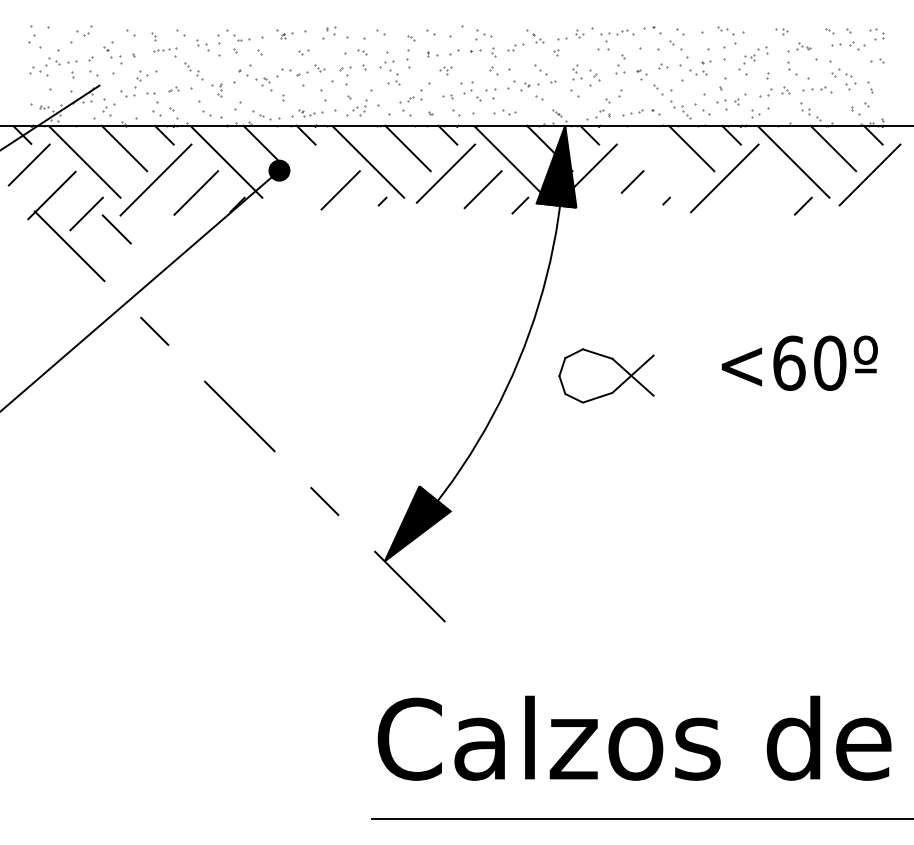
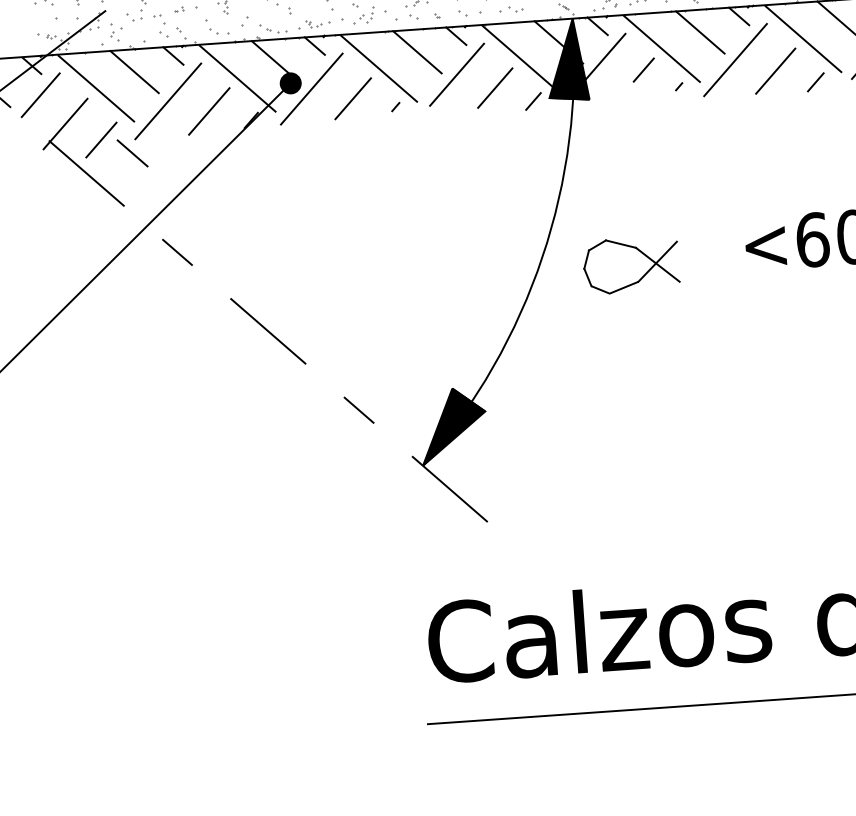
line: (651, 161) -> (661, 48), added
line: (299, 177) -> (311, 88), added
line: (764, 192) -> (776, 71), added

